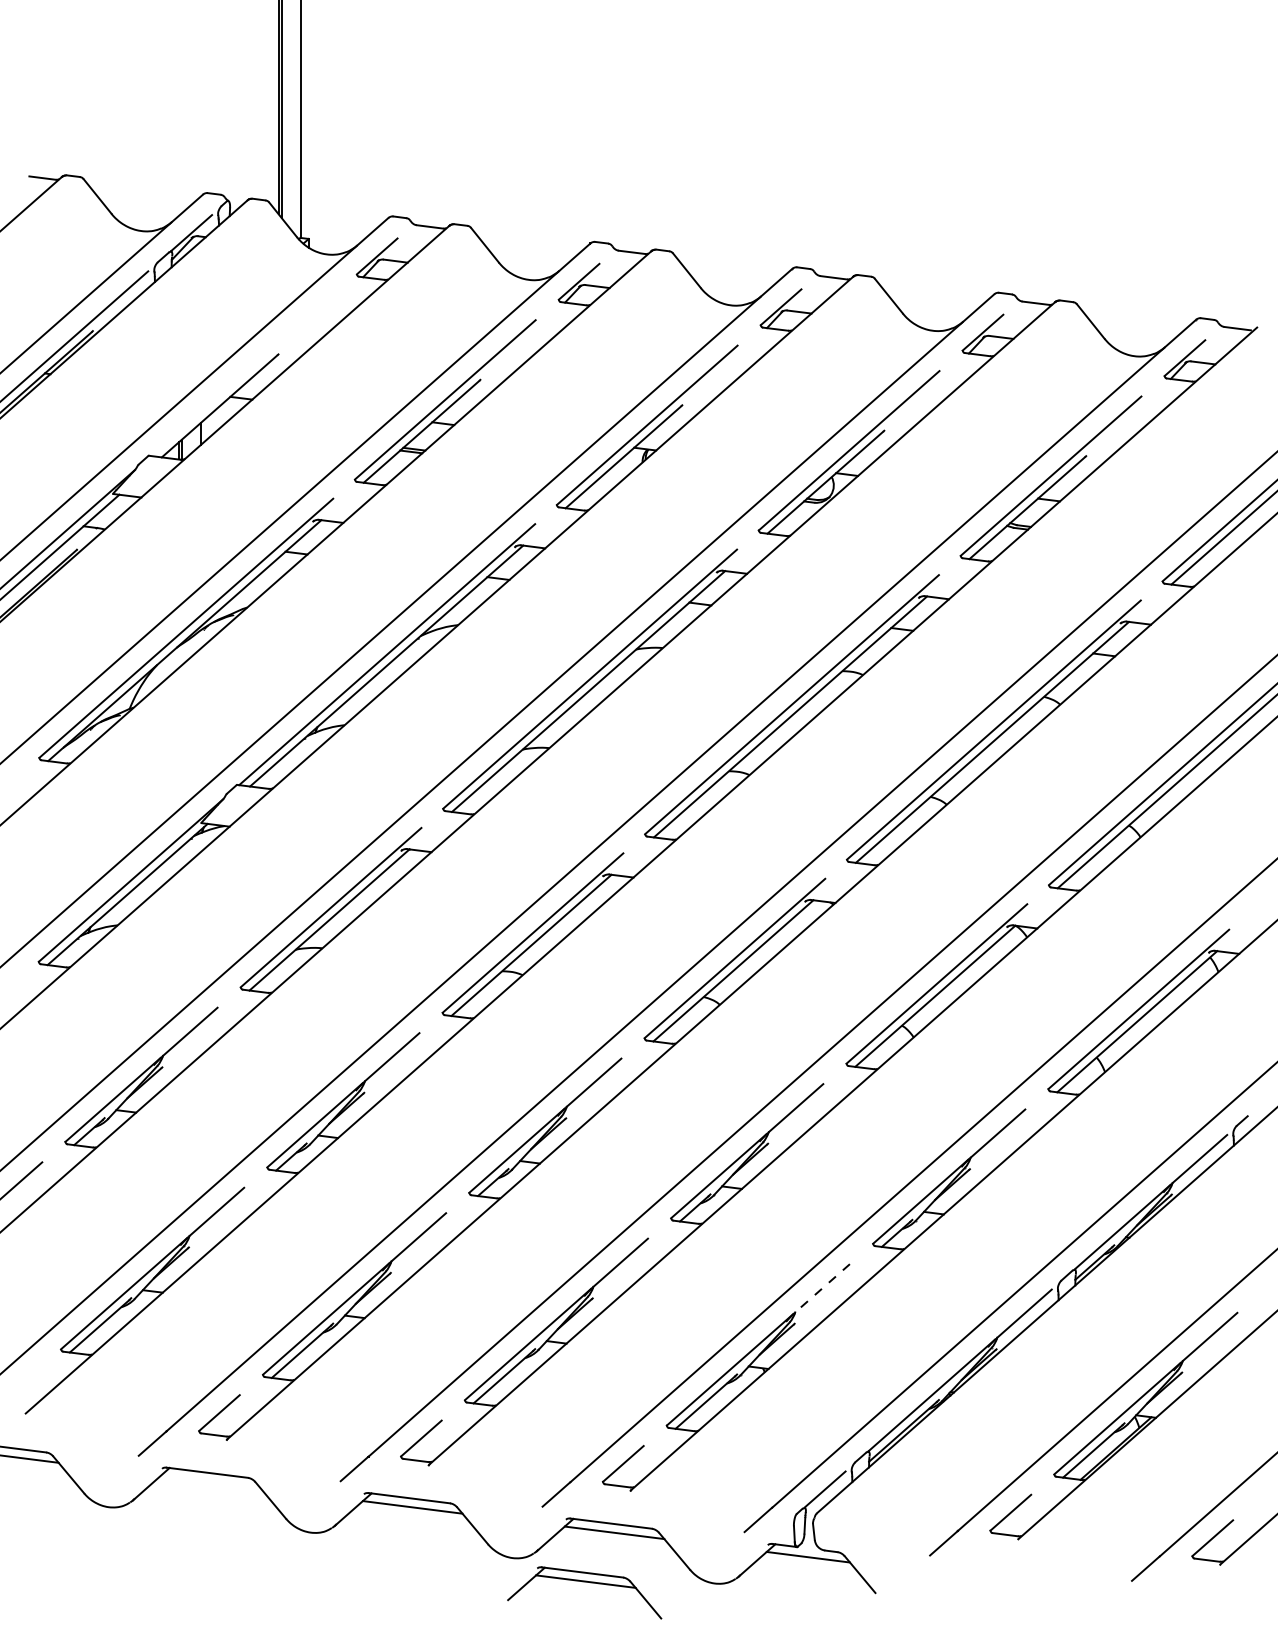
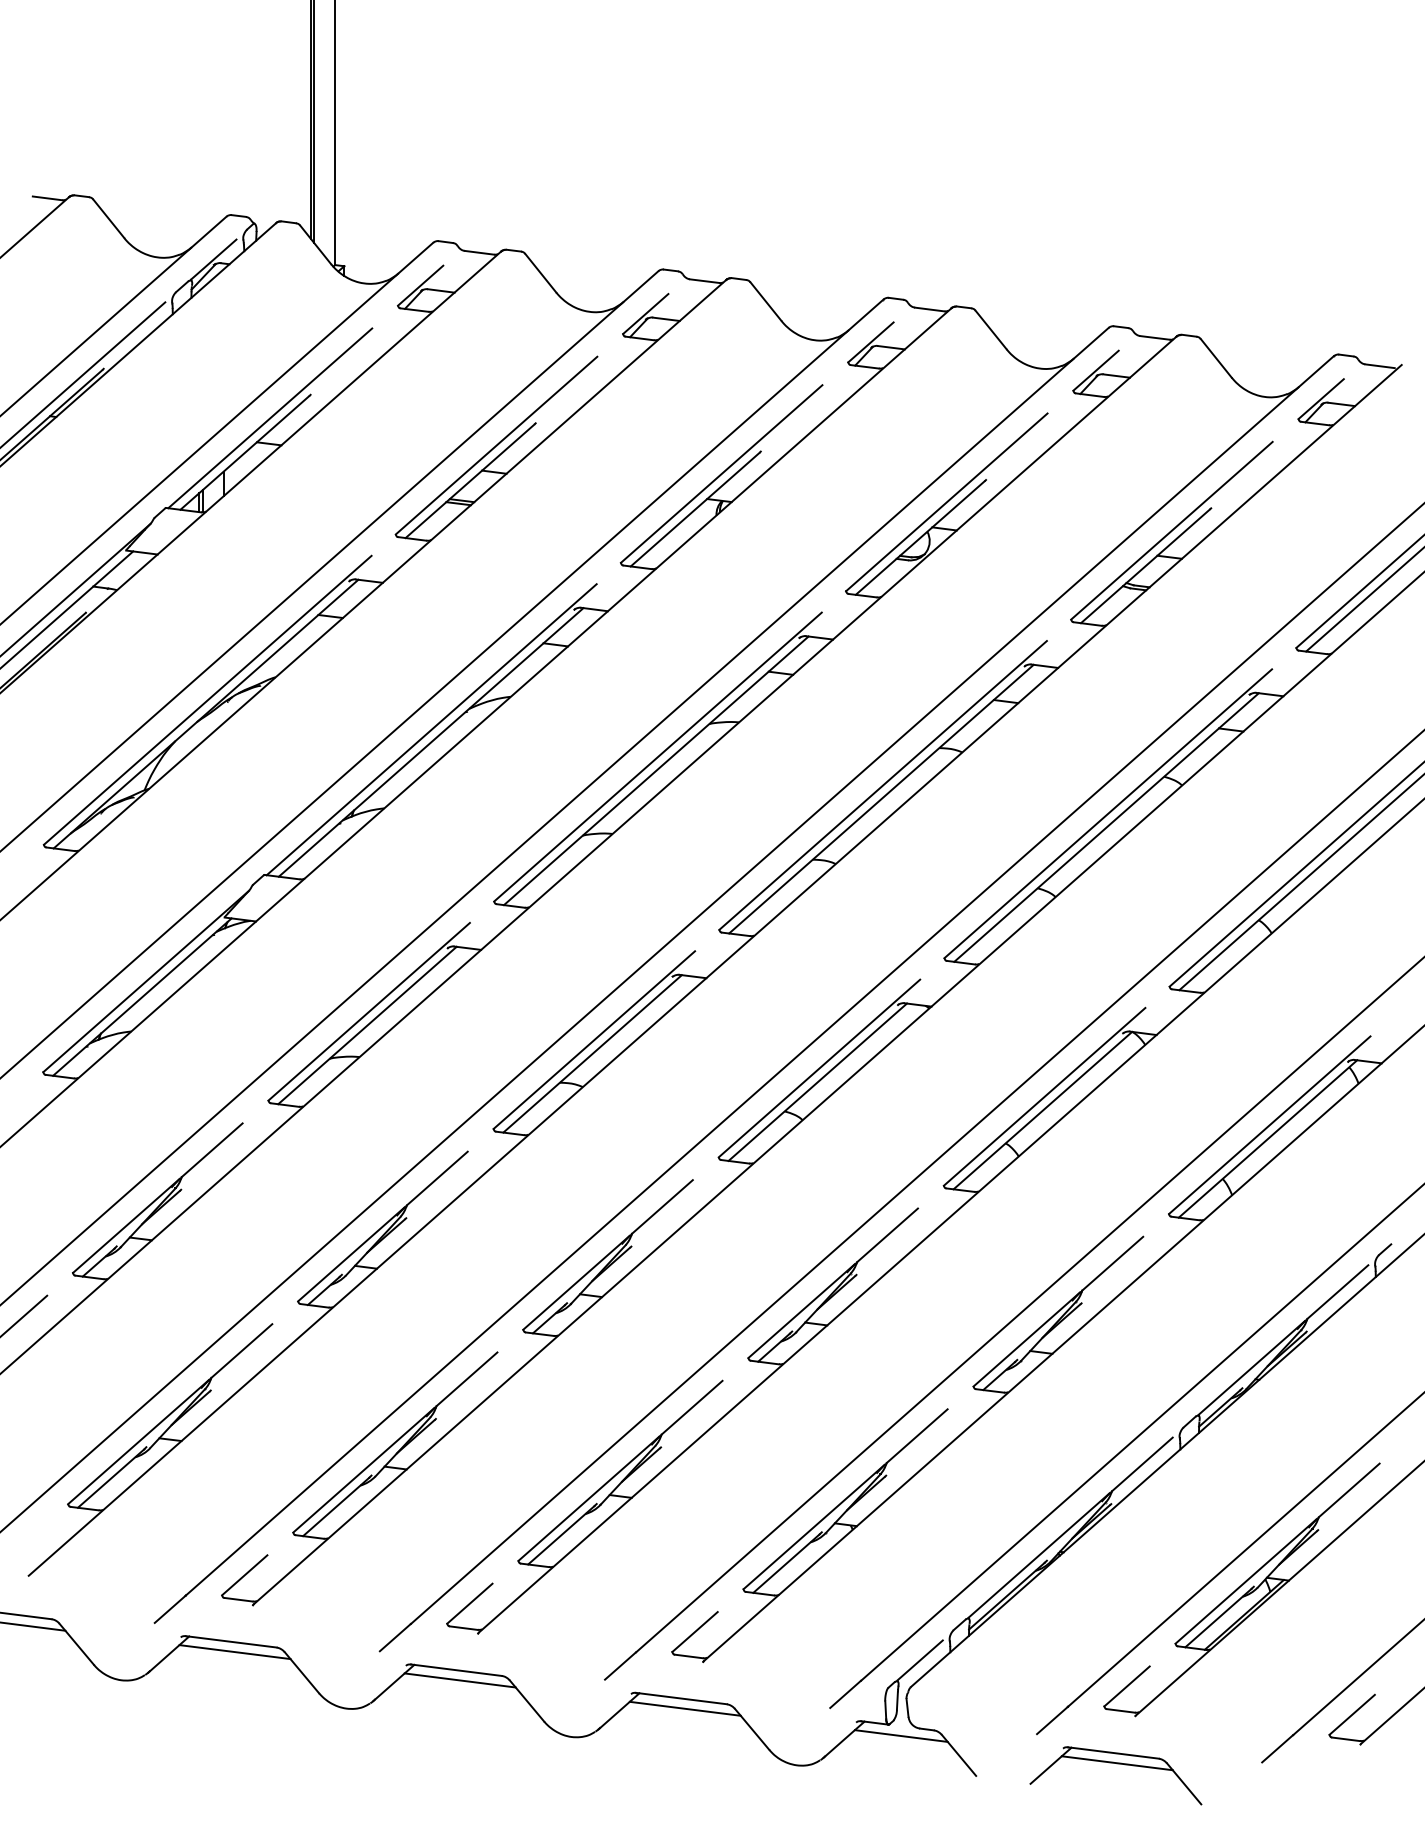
line: (242, 375) -> (270, 418), added
line: (822, 1288) -> (917, 1436), dashed -> solid
line: (210, 1482) -> (234, 1652), added
part: (585, 1582) -> (1116, 1764), moved

